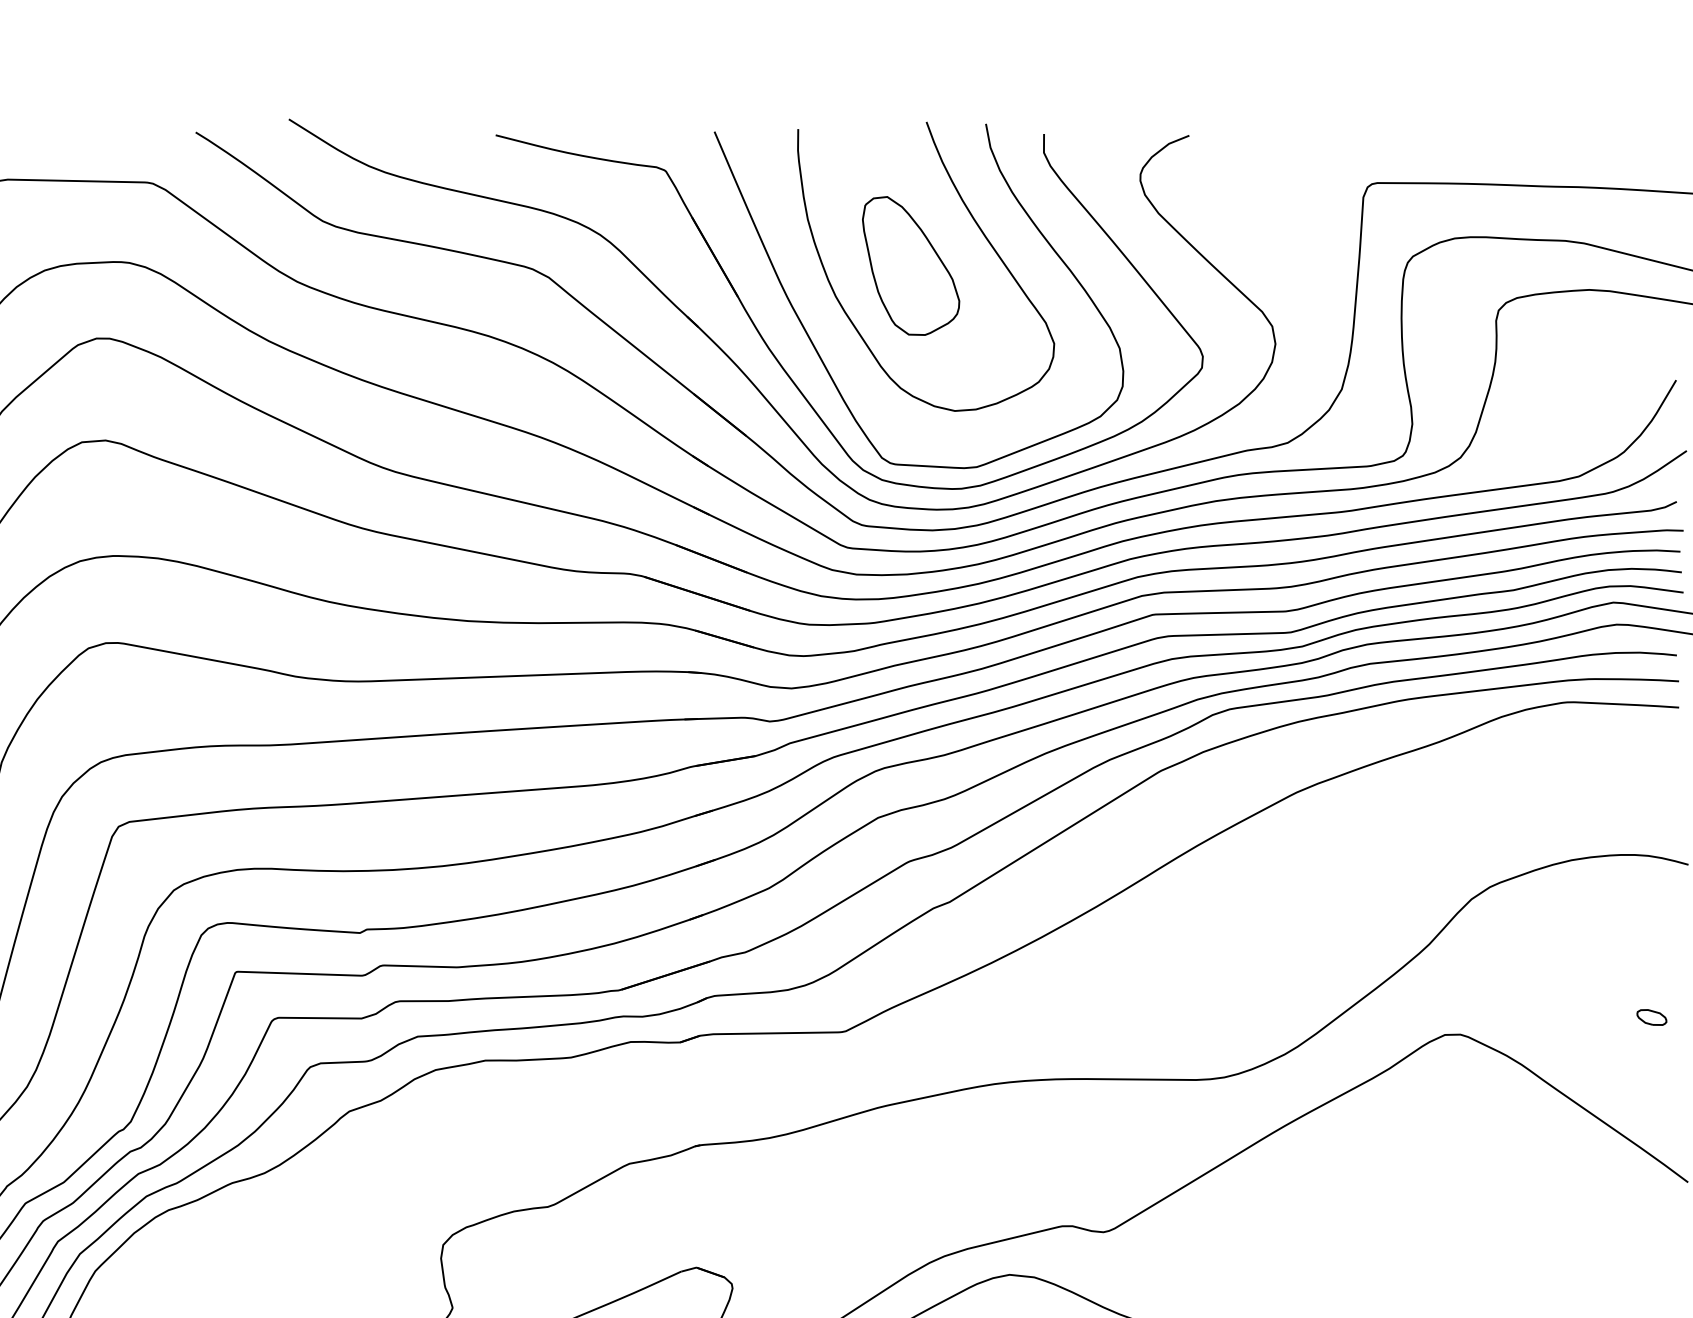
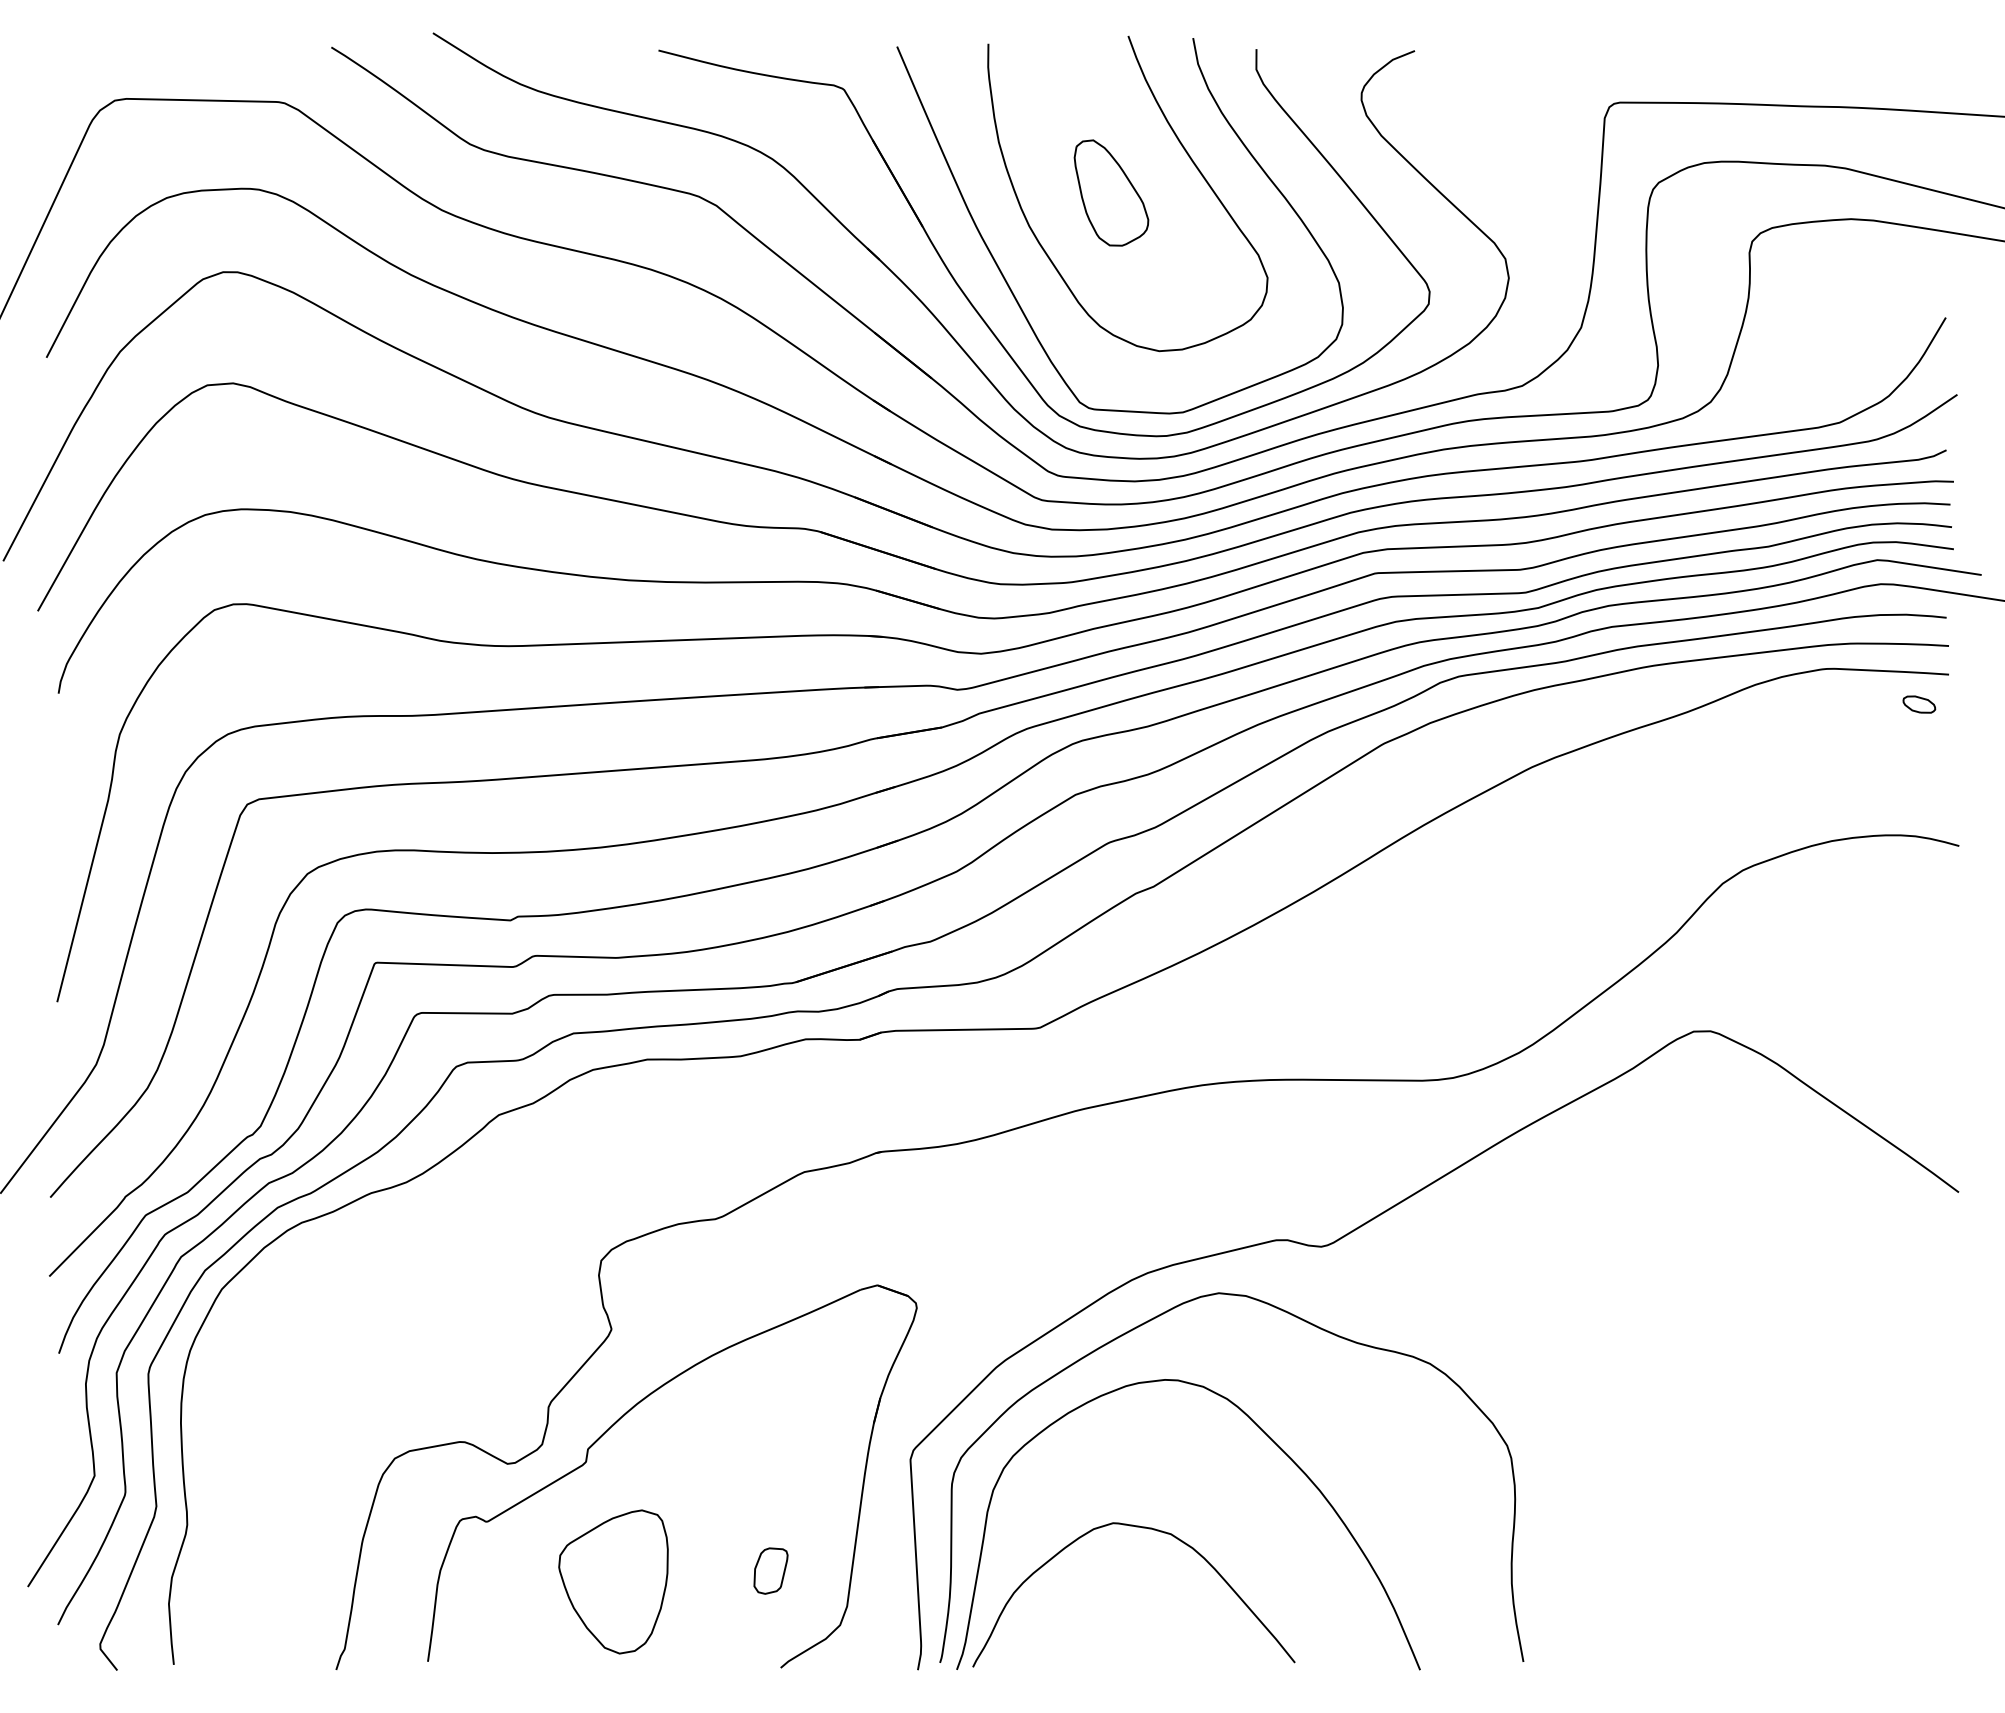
part: (911, 265) -> (1111, 192), size x0.7
part: (1652, 1017) -> (1919, 704), moved

